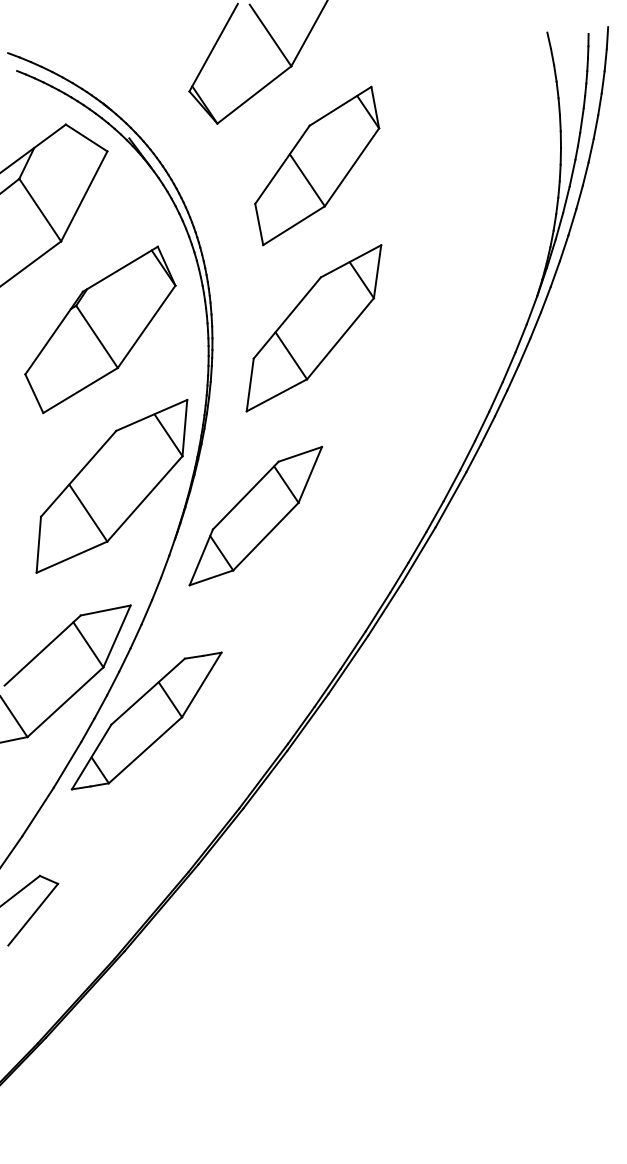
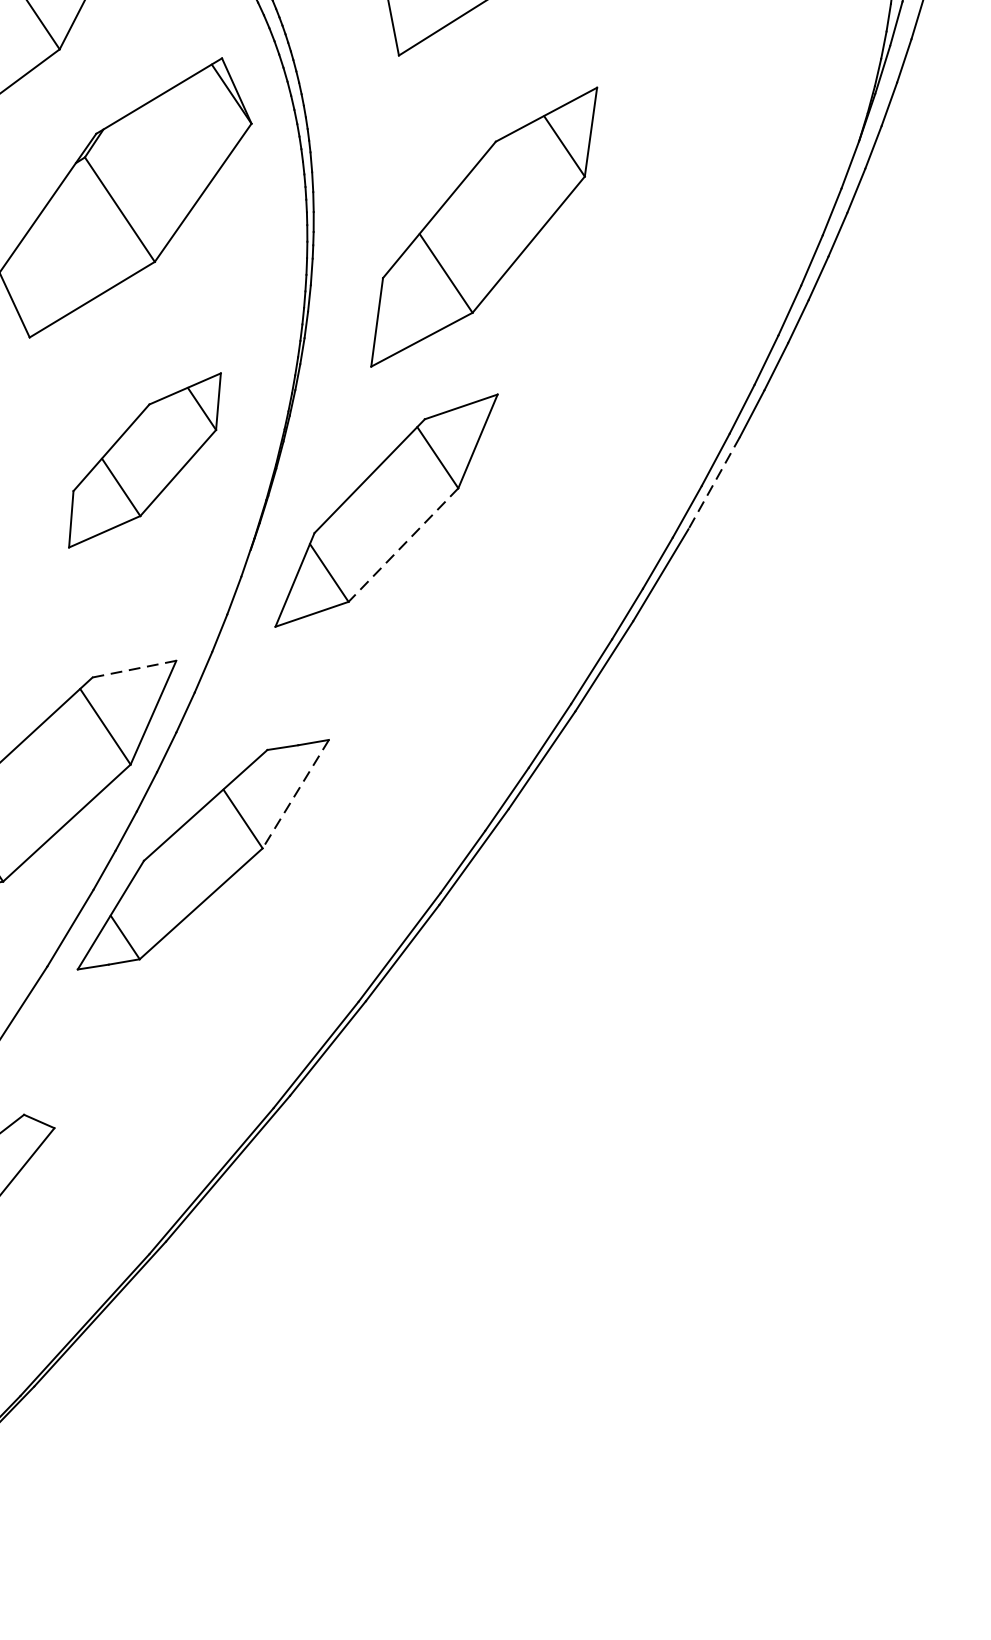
part: (313, 328) -> (483, 227), moved
part: (111, 485) -> (144, 459), size x0.6
line: (450, 500) -> (713, 484), solid -> dashed
line: (265, 537) -> (402, 546), solid -> dashed
line: (106, 610) -> (135, 669), solid -> dashed
line: (201, 684) -> (295, 793), solid -> dashed

